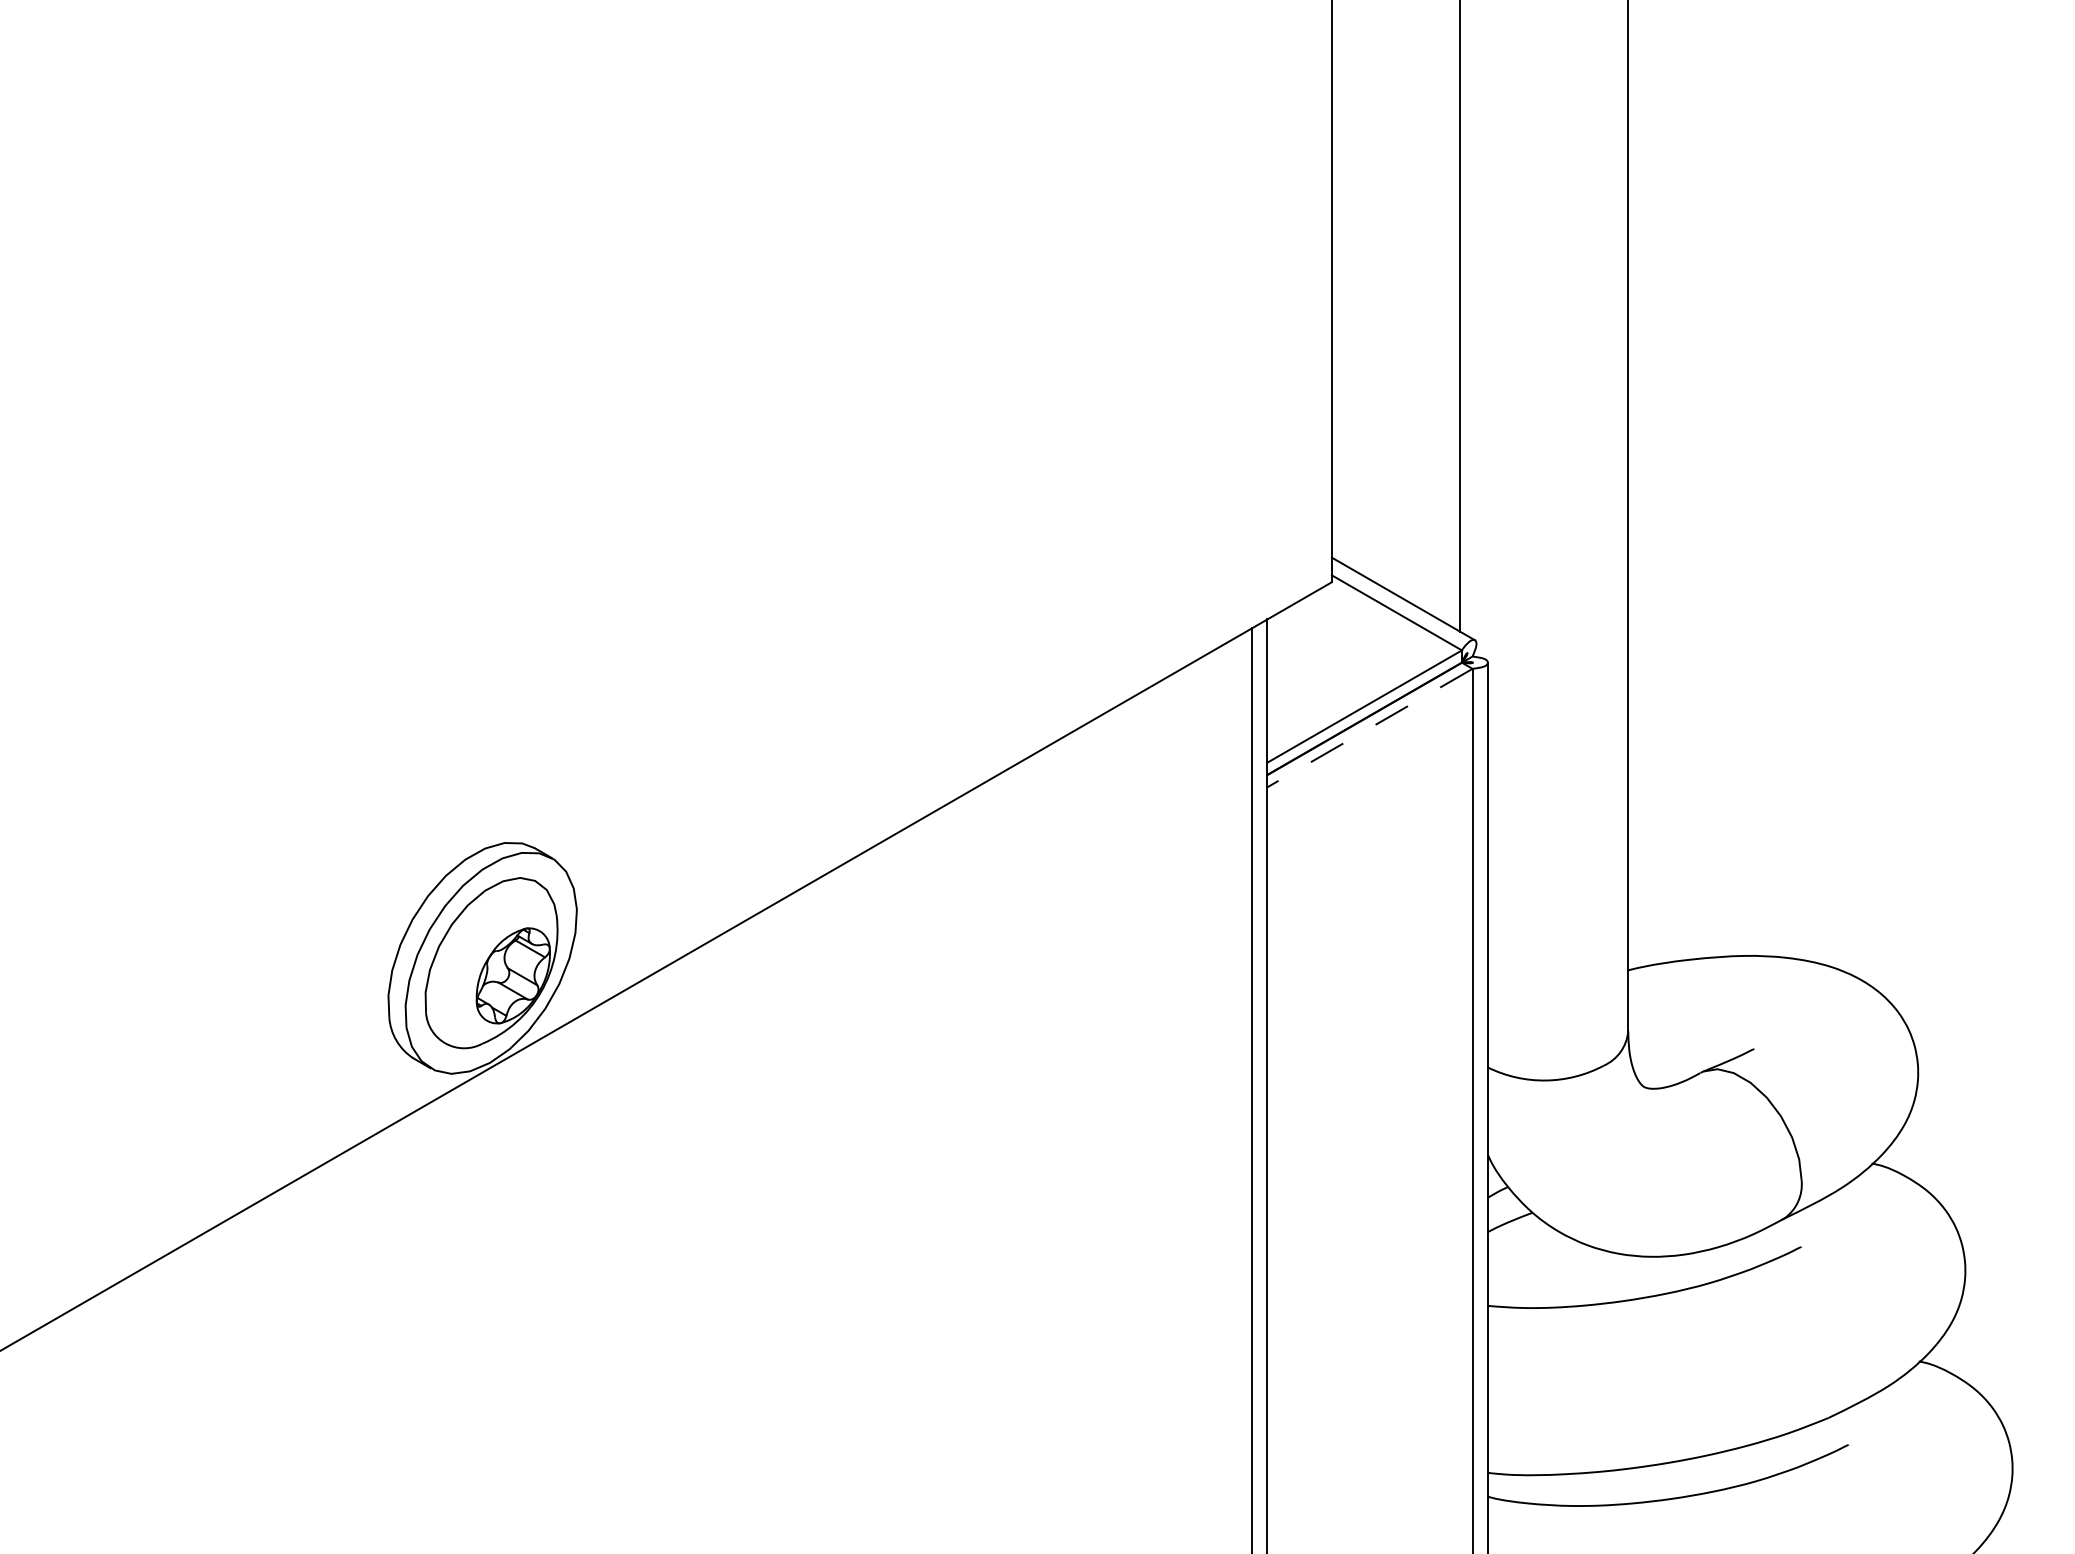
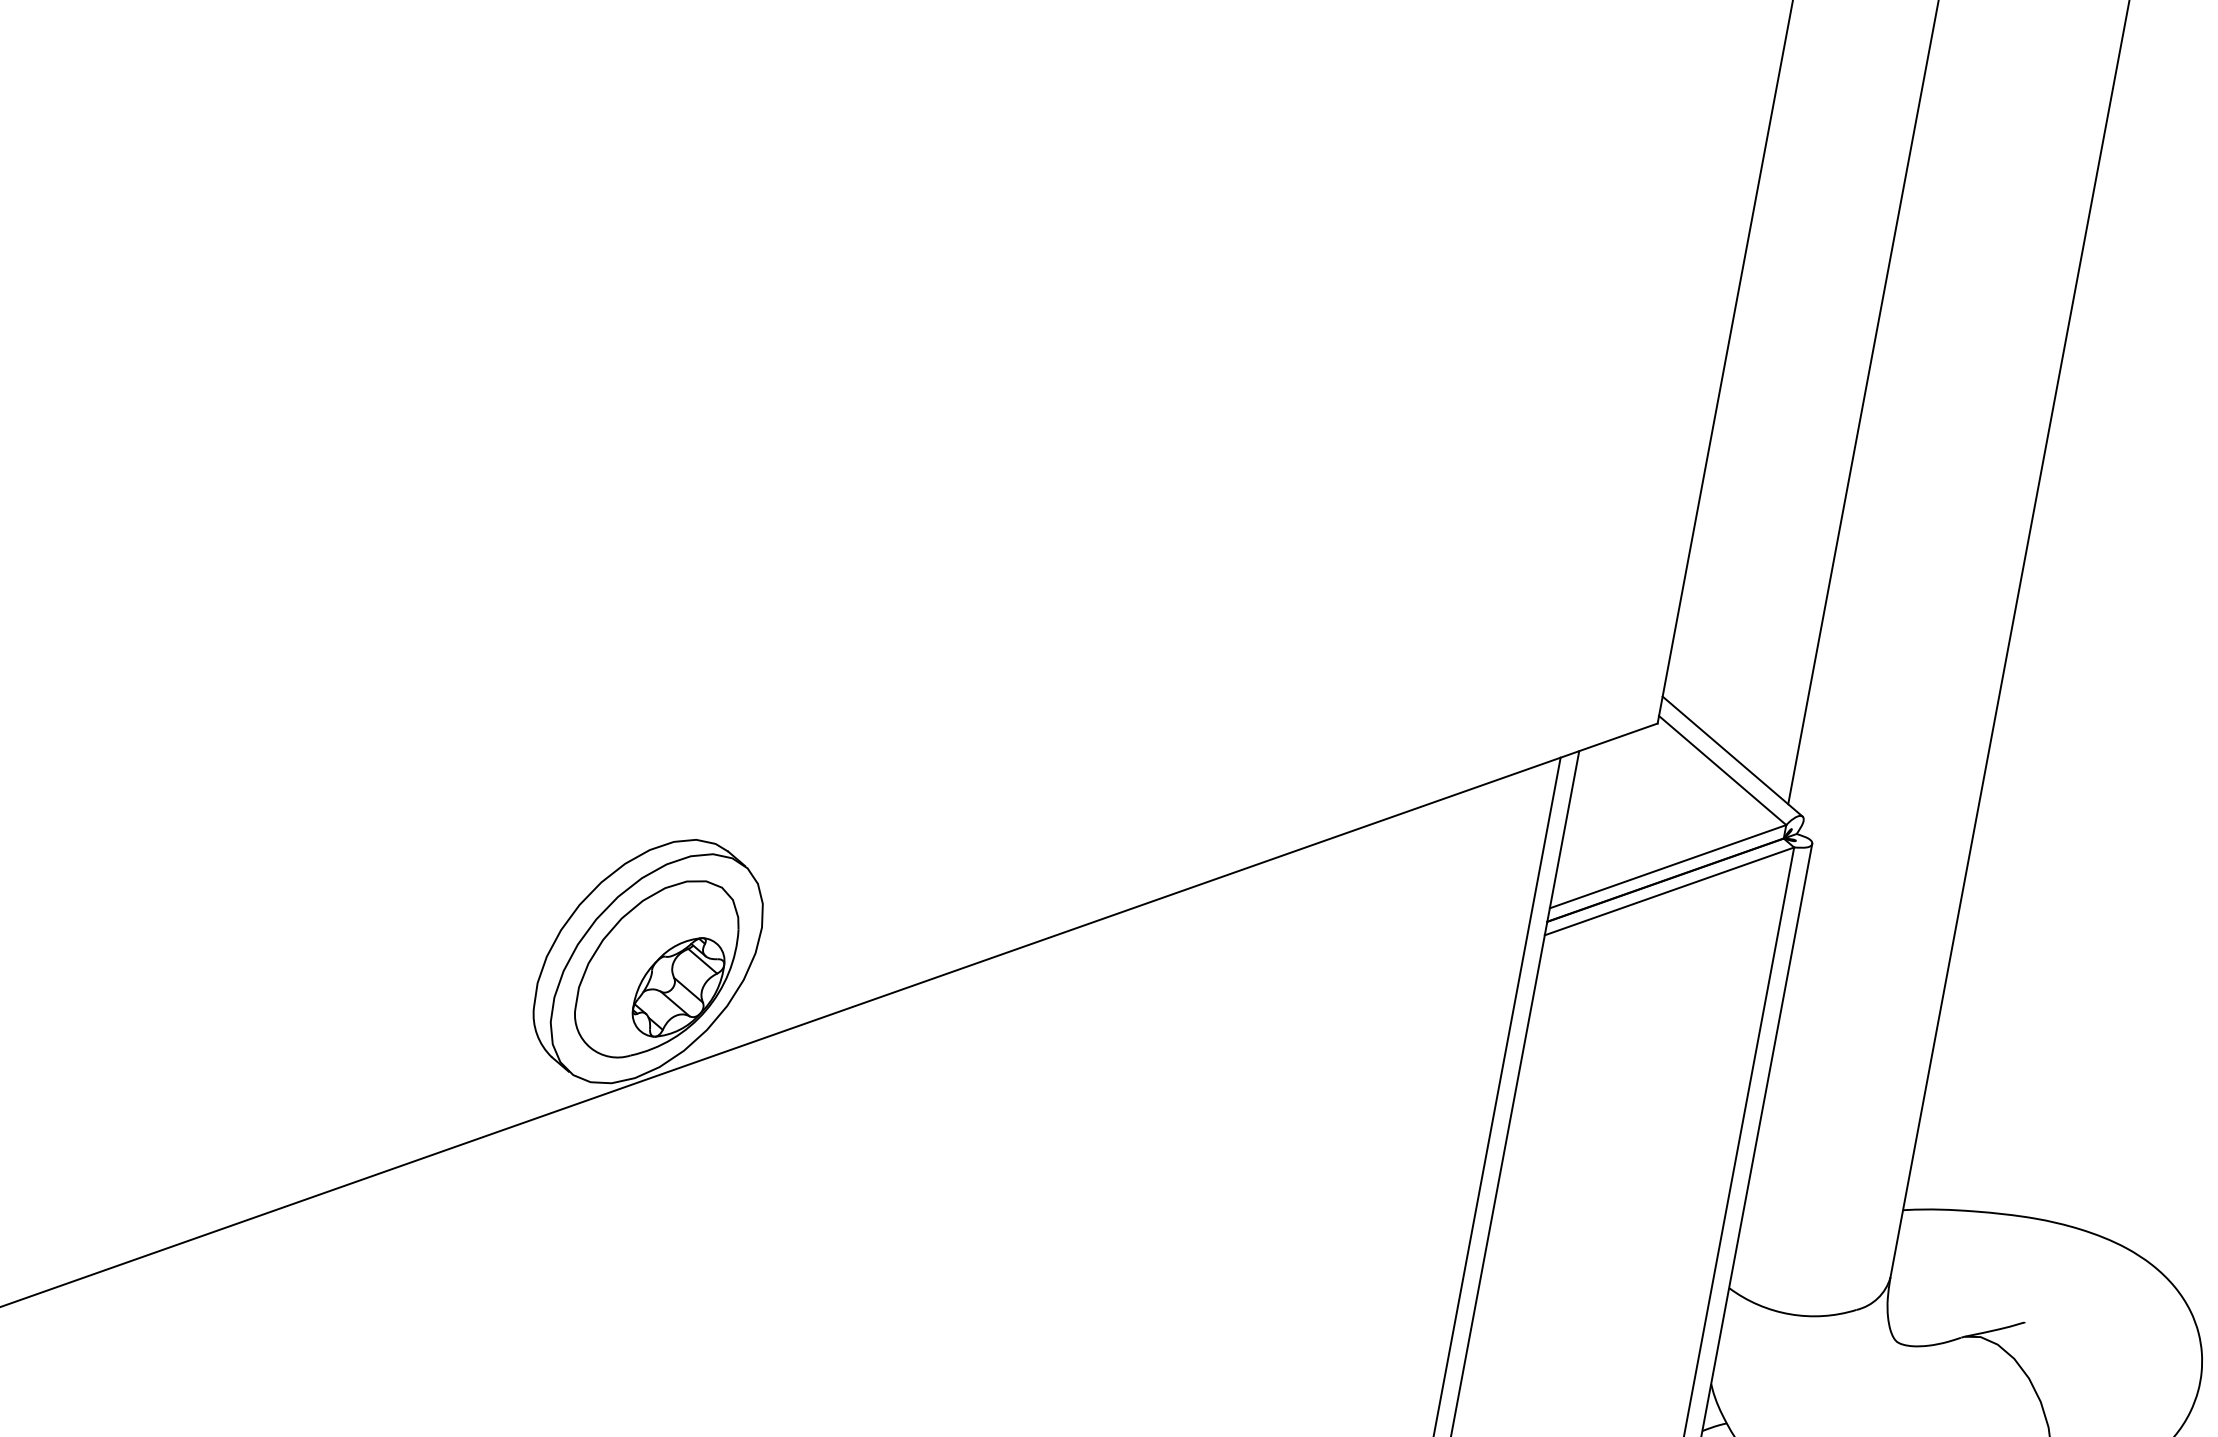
line: (1369, 728) -> (1668, 891), dashed -> solid

